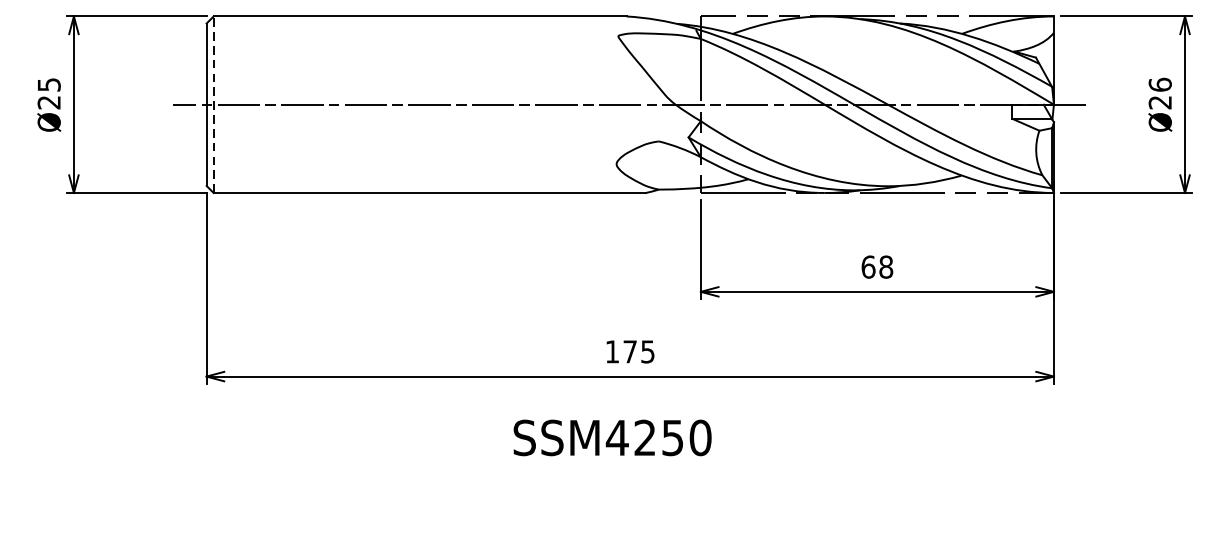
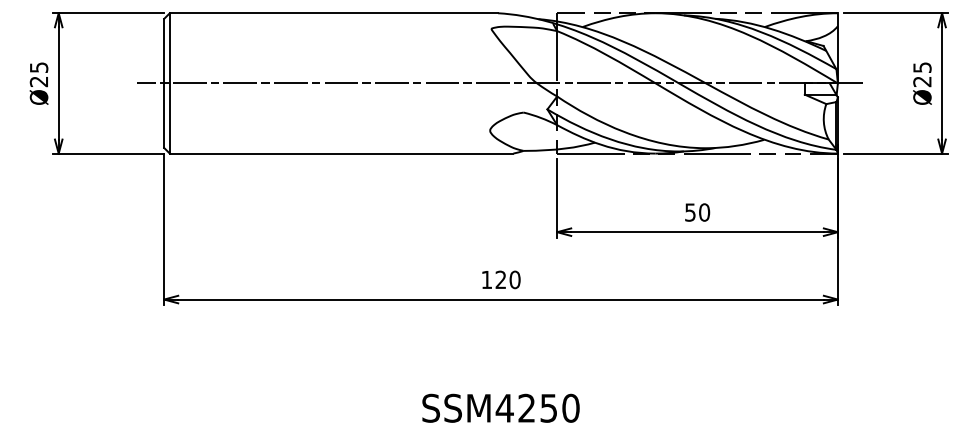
text: (1160, 84) -> (922, 67), Ø26 -> Ø25
line: (213, 103) -> (169, 82), dashed -> solid
text: (877, 267) -> (697, 212), 68 -> 50
text: (638, 351) -> (507, 279), 175 -> 120
text: (611, 436) -> (500, 407), moved

